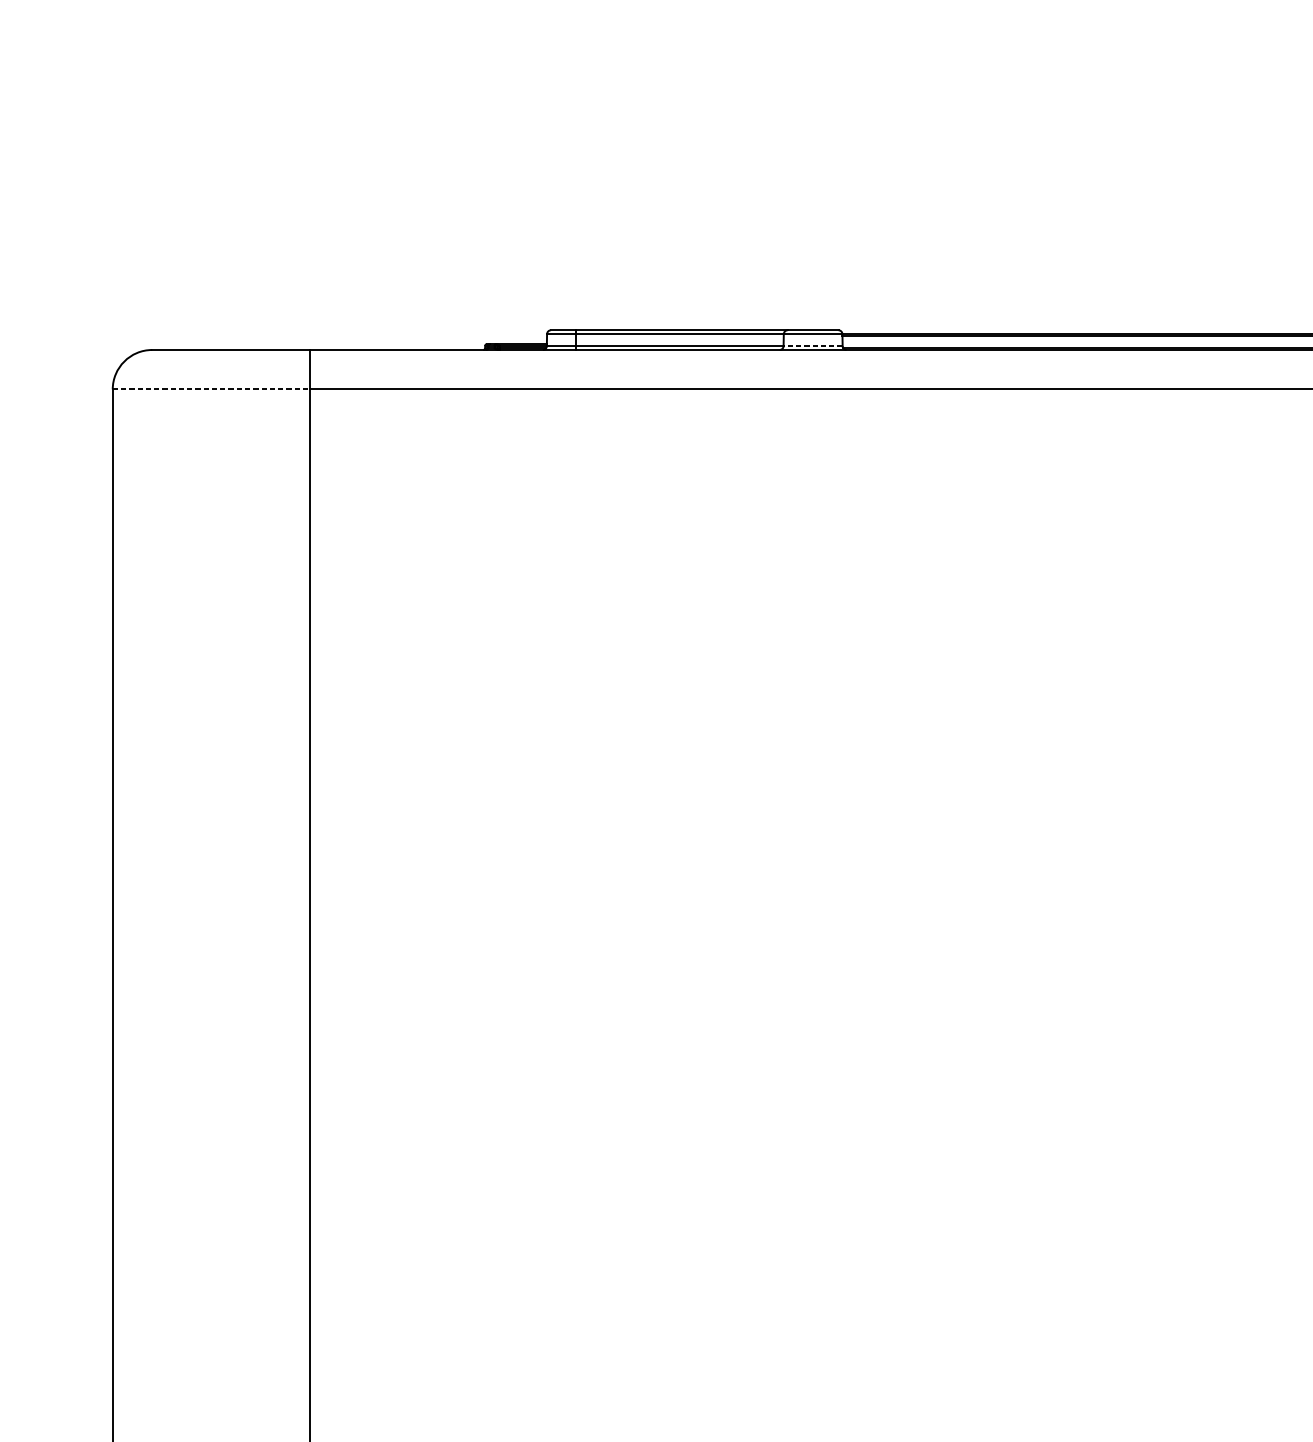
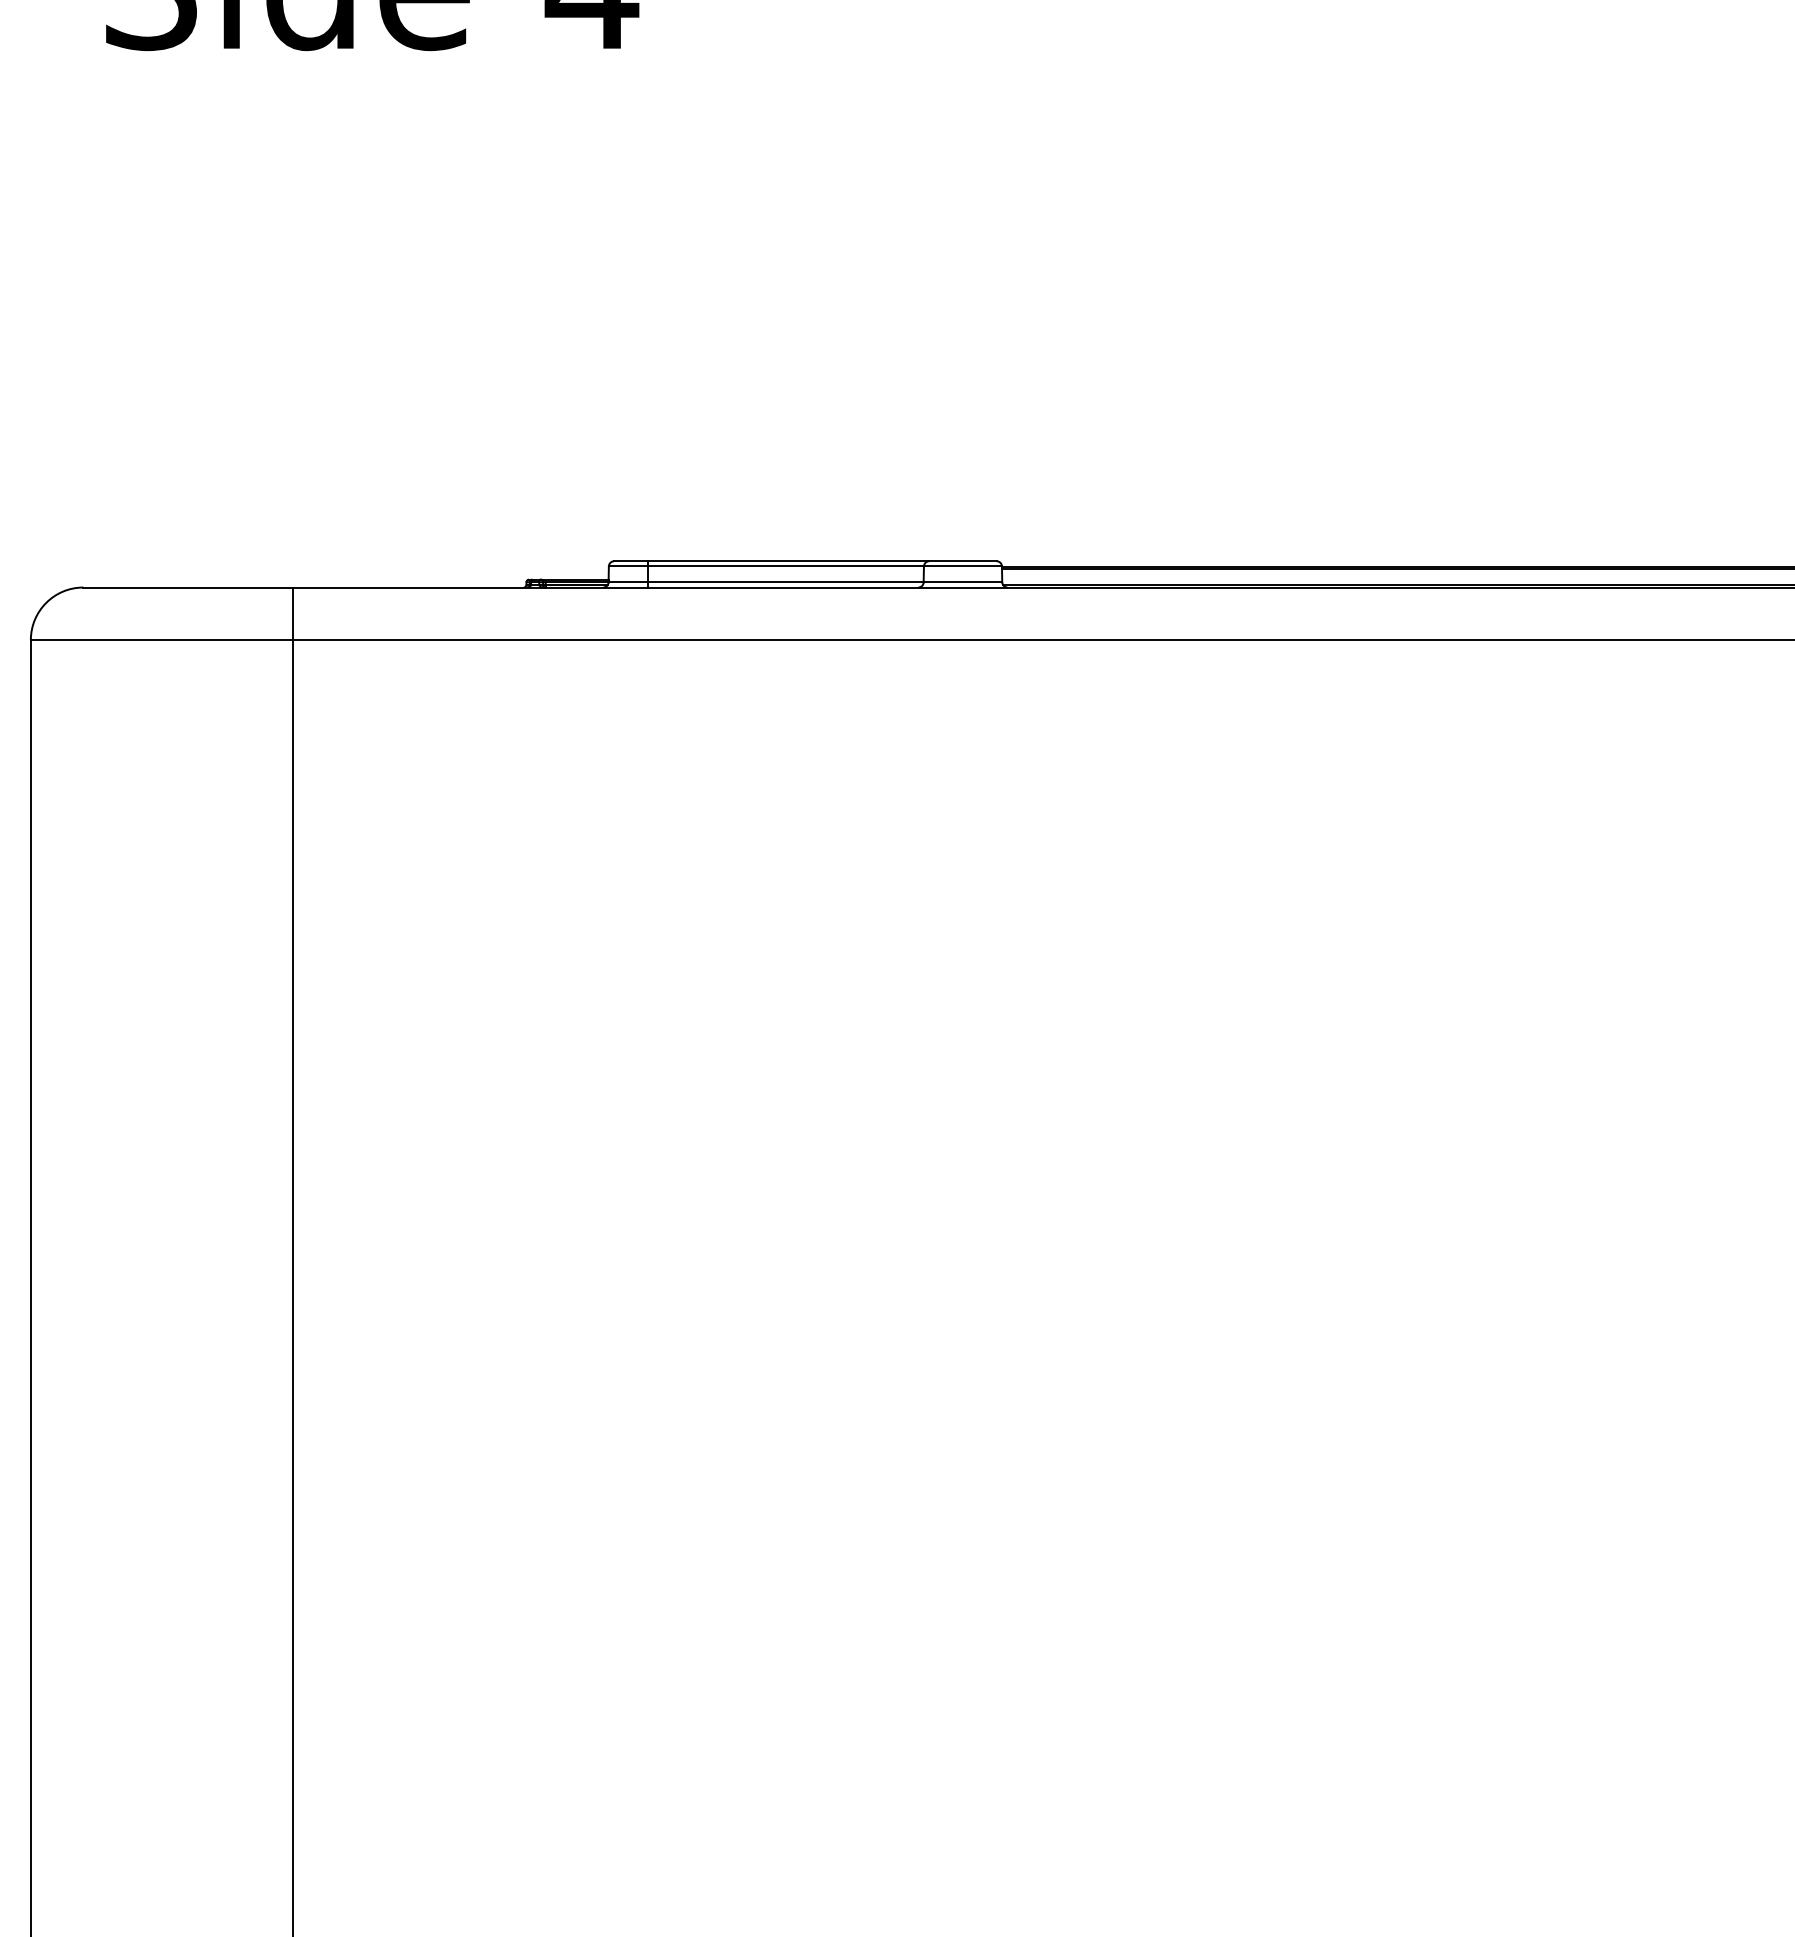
line: (812, 346) -> (962, 582), dashed -> solid
line: (211, 389) -> (162, 640), dashed -> solid

